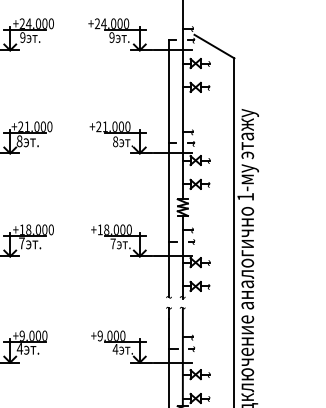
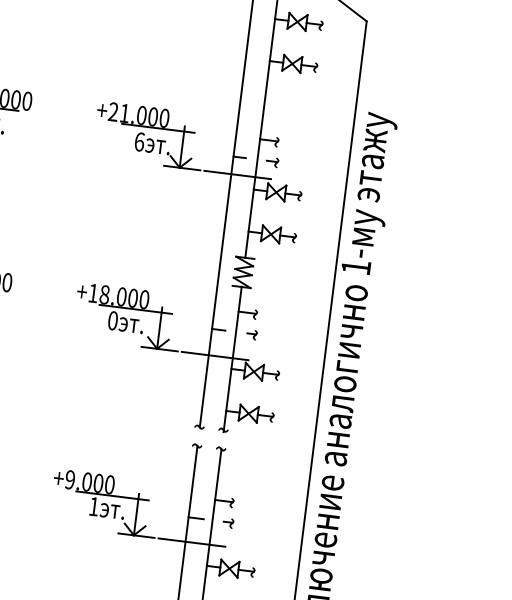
text: (115, 141) -> (139, 141), 8 -> 6
text: (112, 243) -> (111, 320), 7 -> 0
text: (115, 349) -> (93, 506), 4 -> 1

